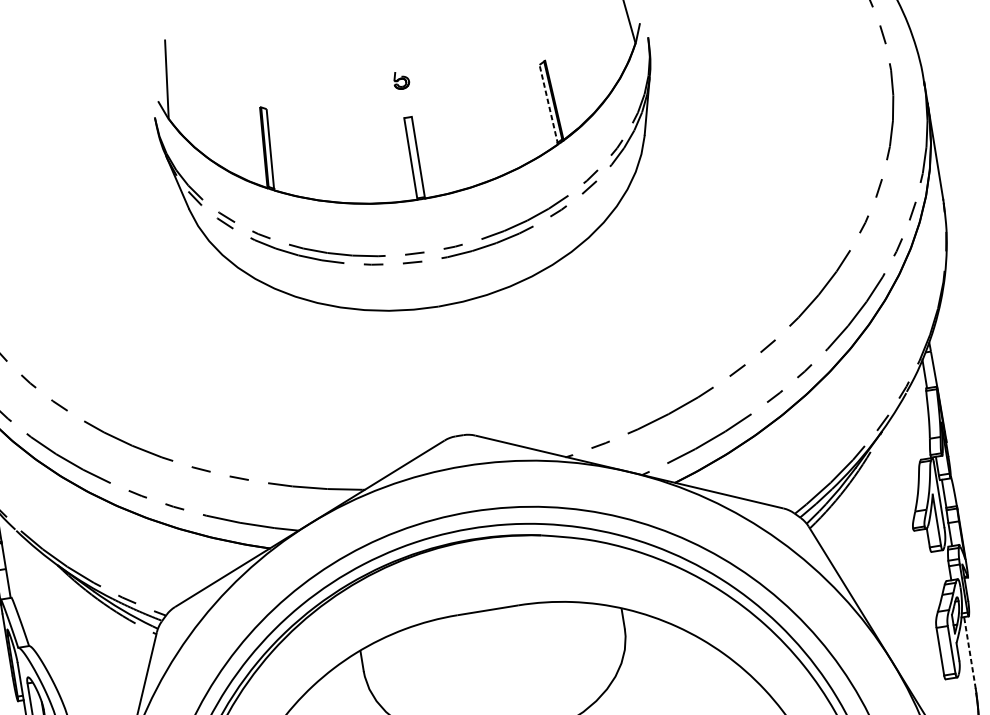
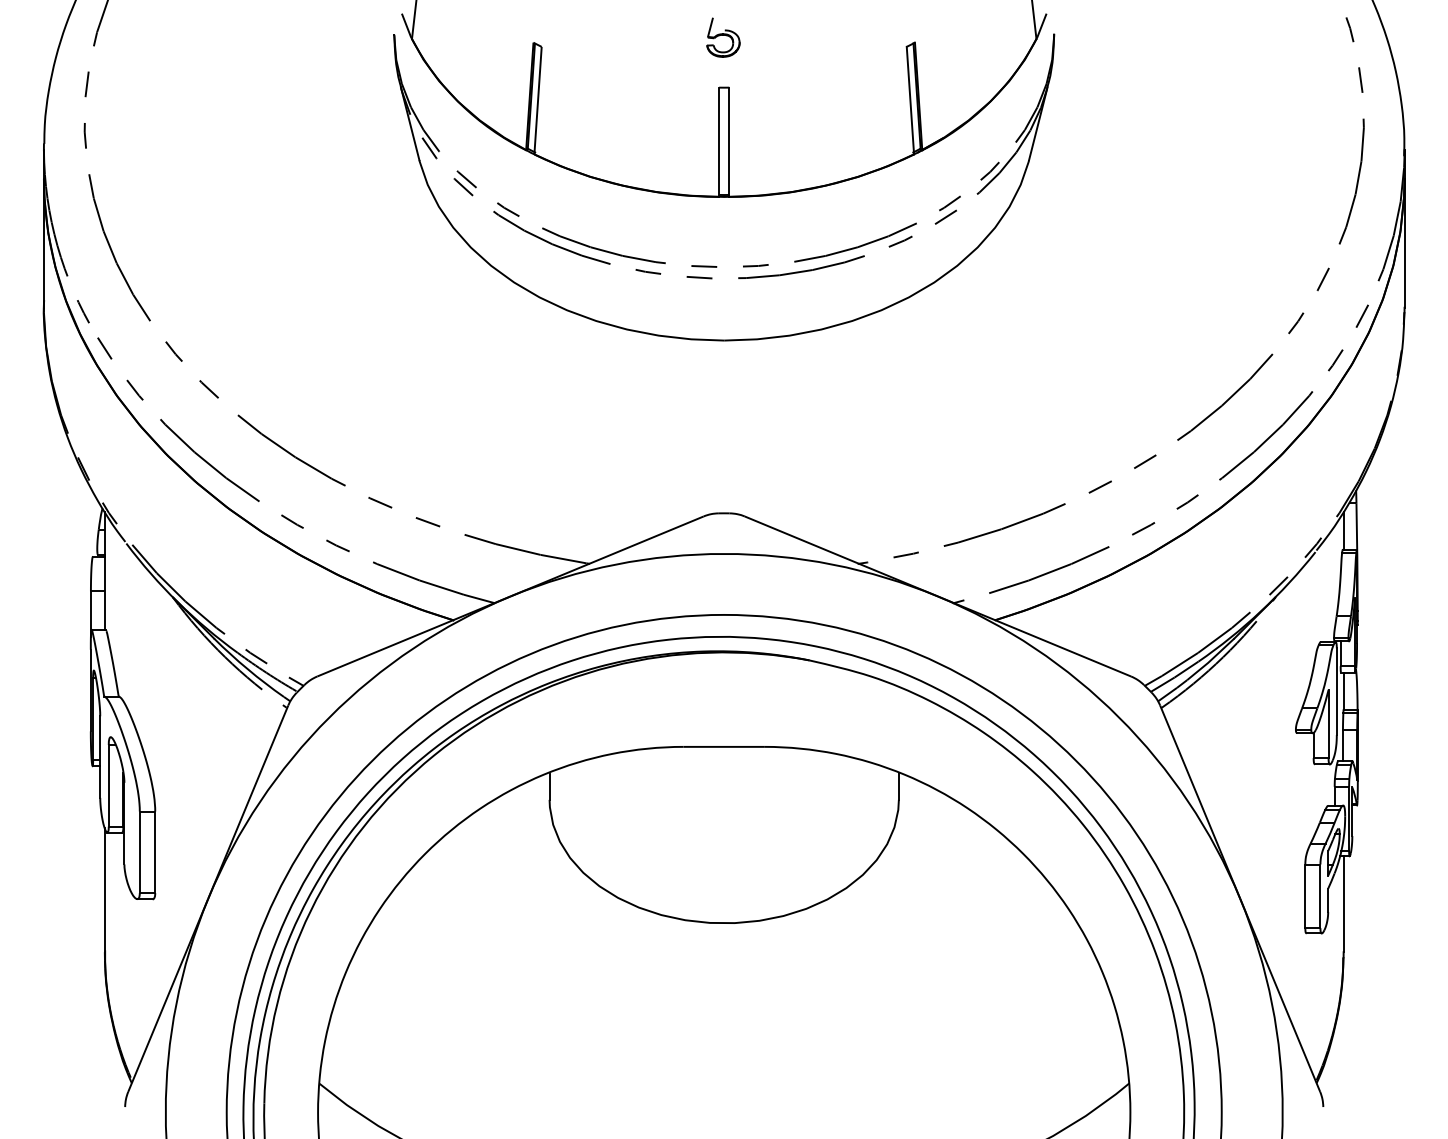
part: (401, 80) -> (723, 37), size x1.67
line: (548, 104) -> (910, 100), dashed -> solid
line: (969, 652) -> (1343, 903), dashed -> solid

